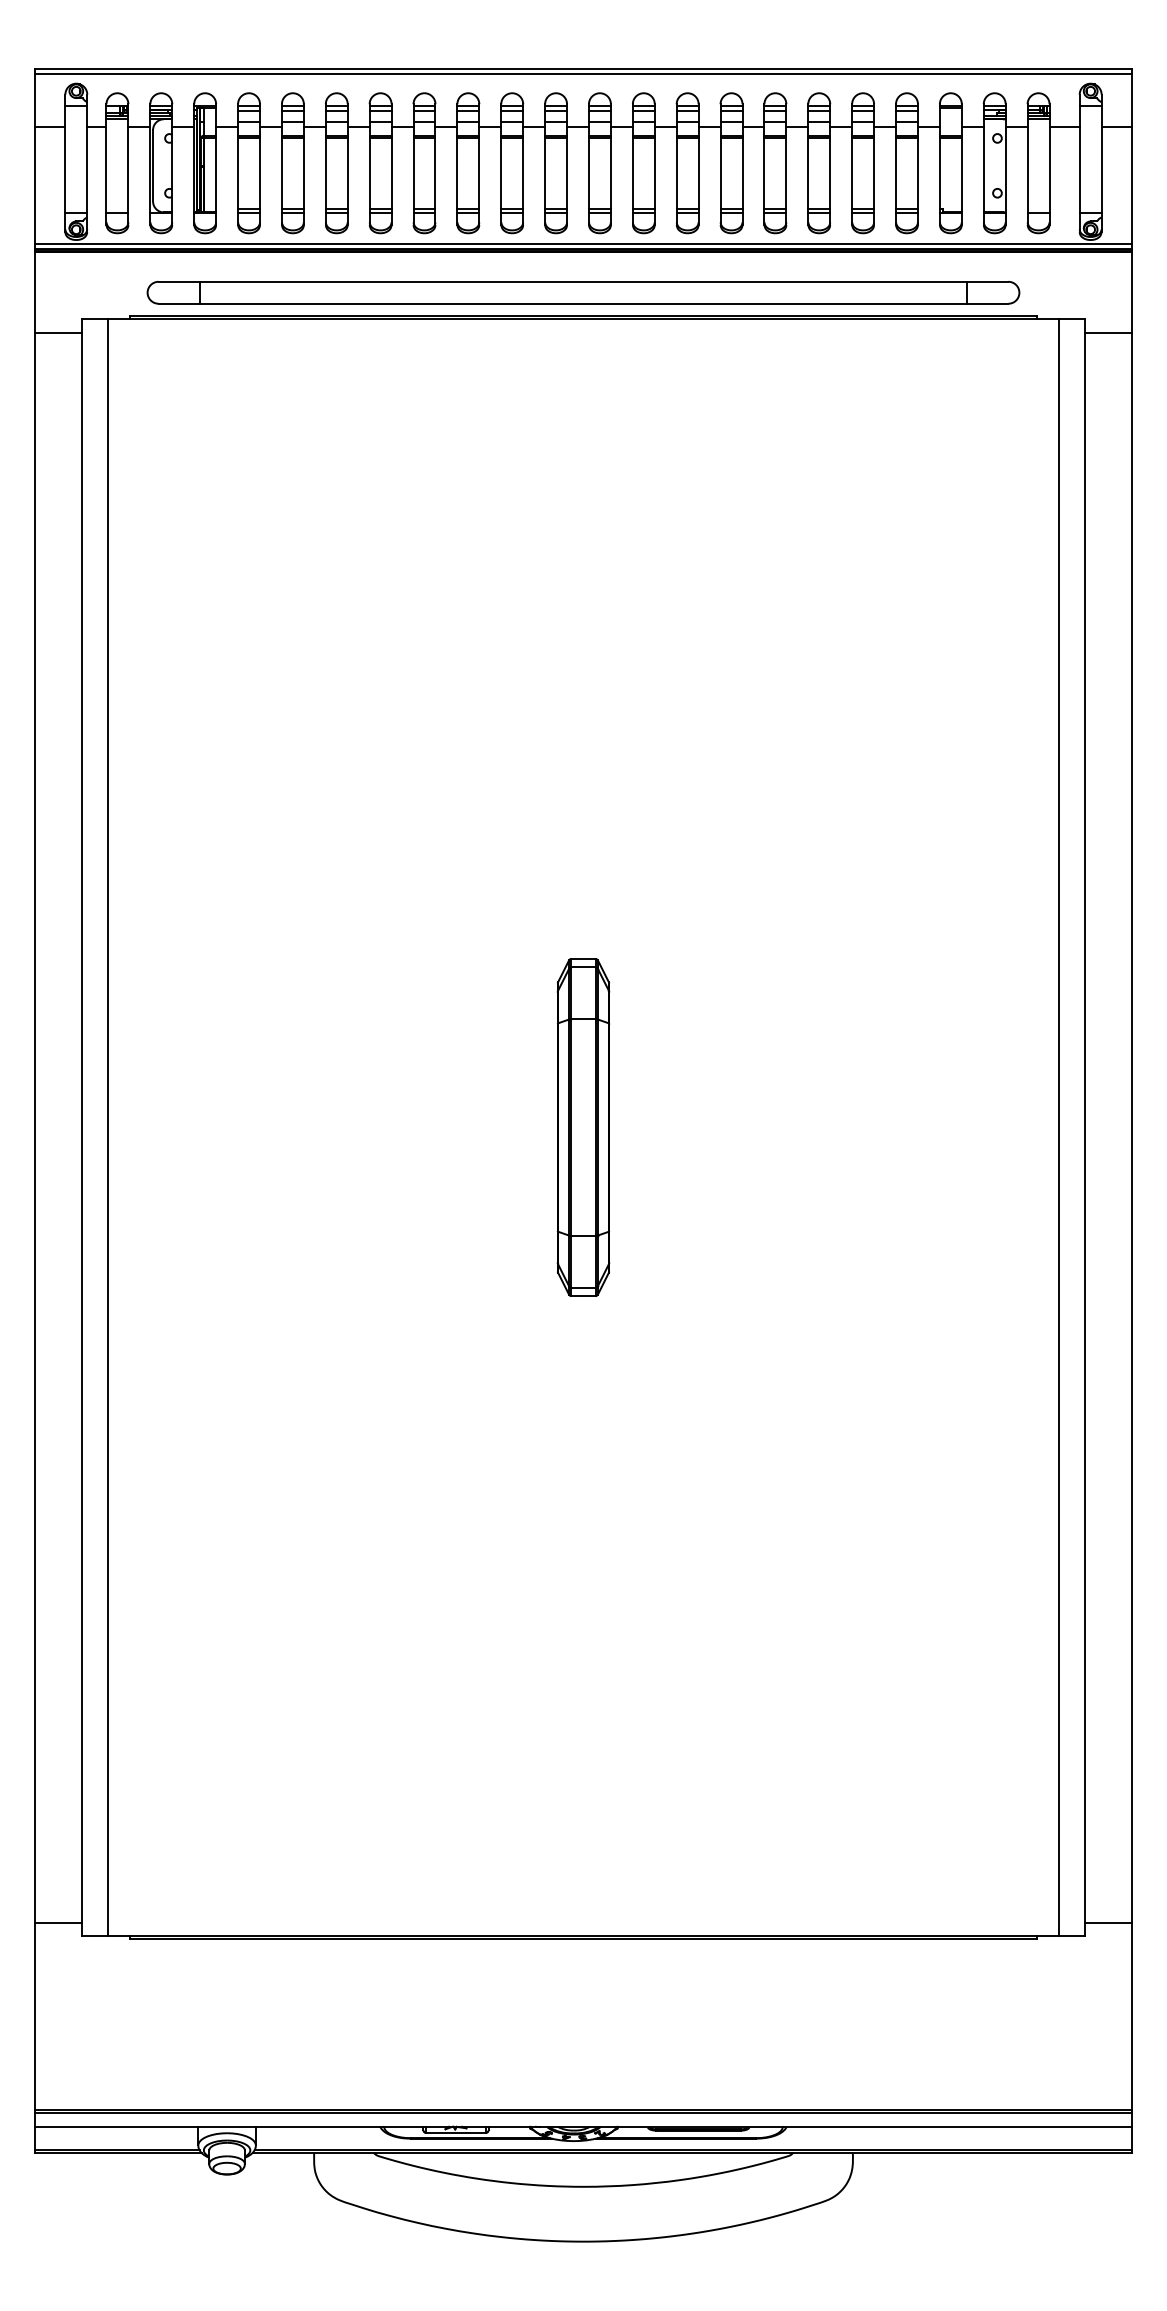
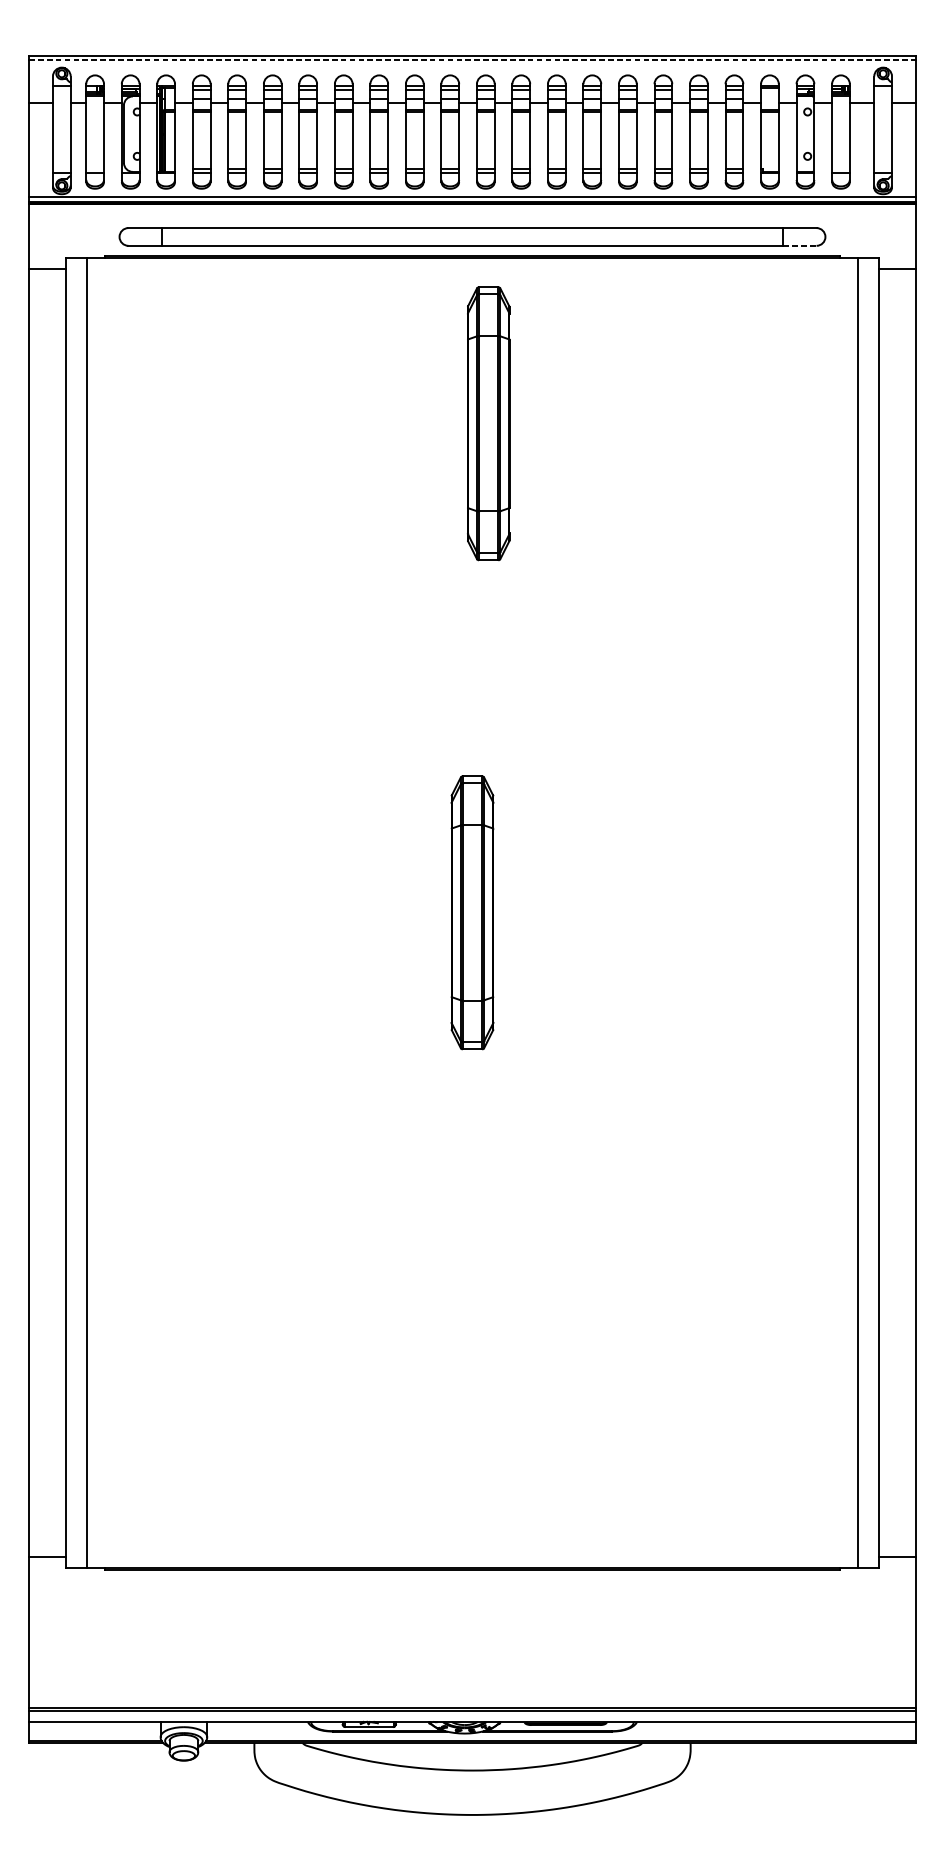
line: (583, 73) -> (472, 59), solid -> dashed
line: (987, 303) -> (799, 245), solid -> dashed
part: (603, 523) -> (488, 423), added

